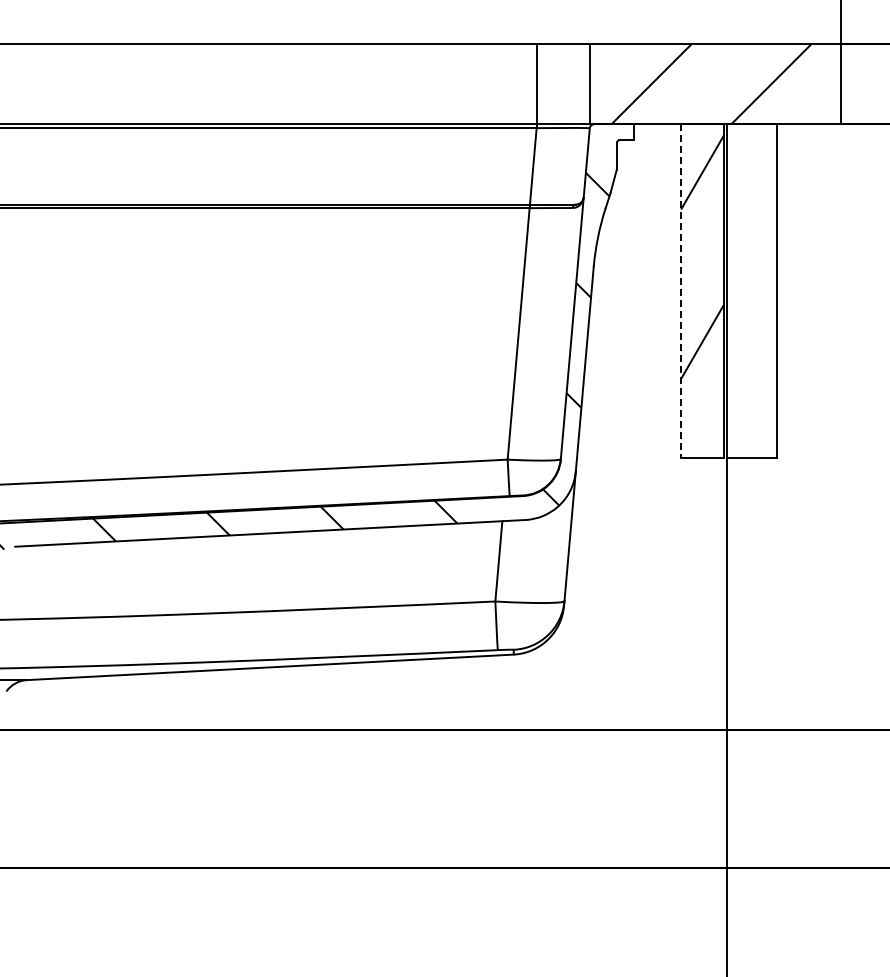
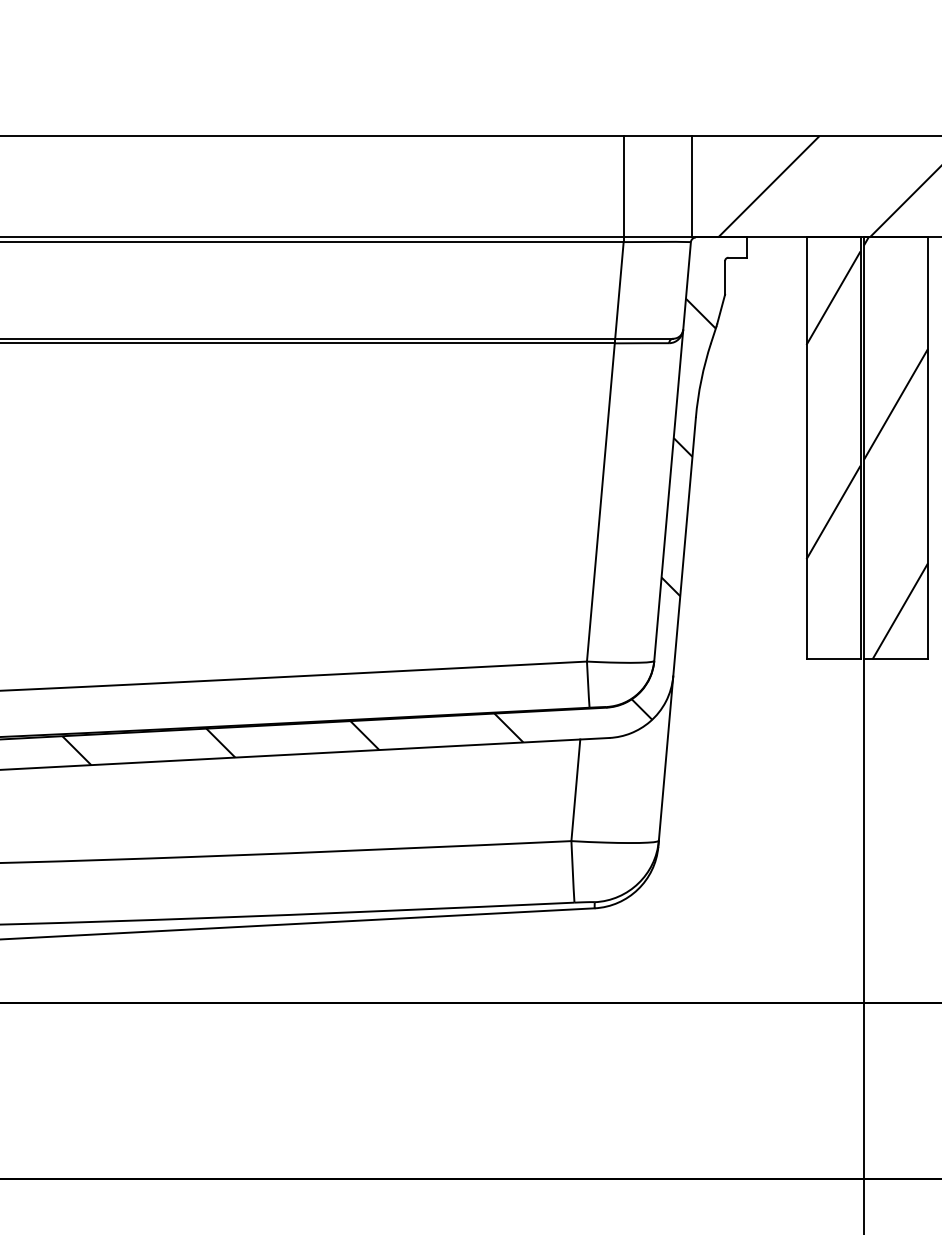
hatch: (751, 290) -> (895, 447), added
line: (681, 291) -> (806, 448), dashed -> solid

